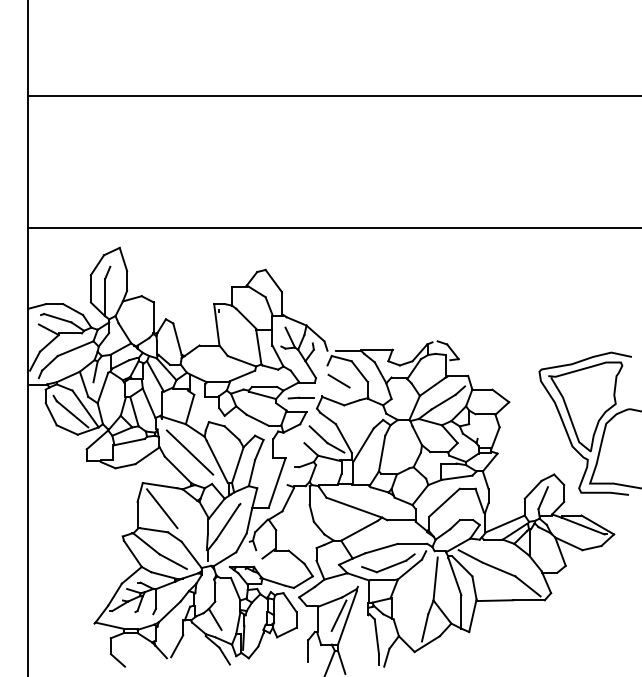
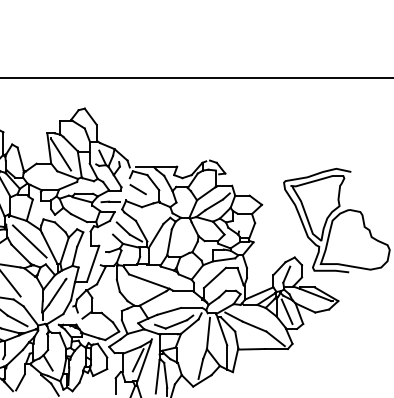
line: (232, 332) -> (60, 154), added
line: (543, 548) -> (286, 311), added
line: (365, 638) -> (157, 376), added

